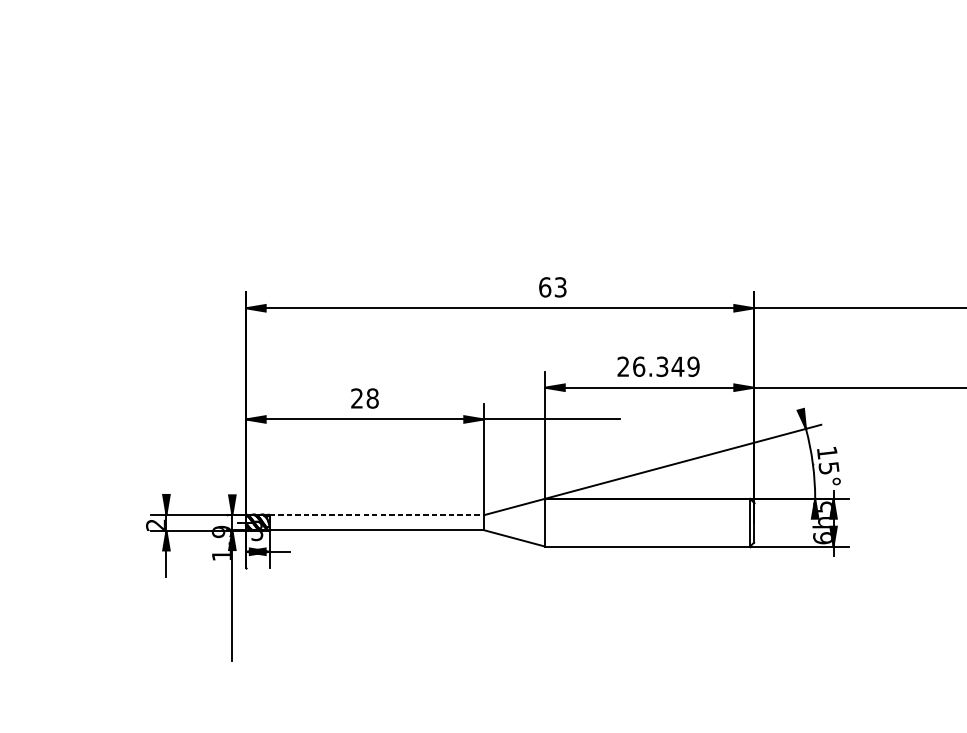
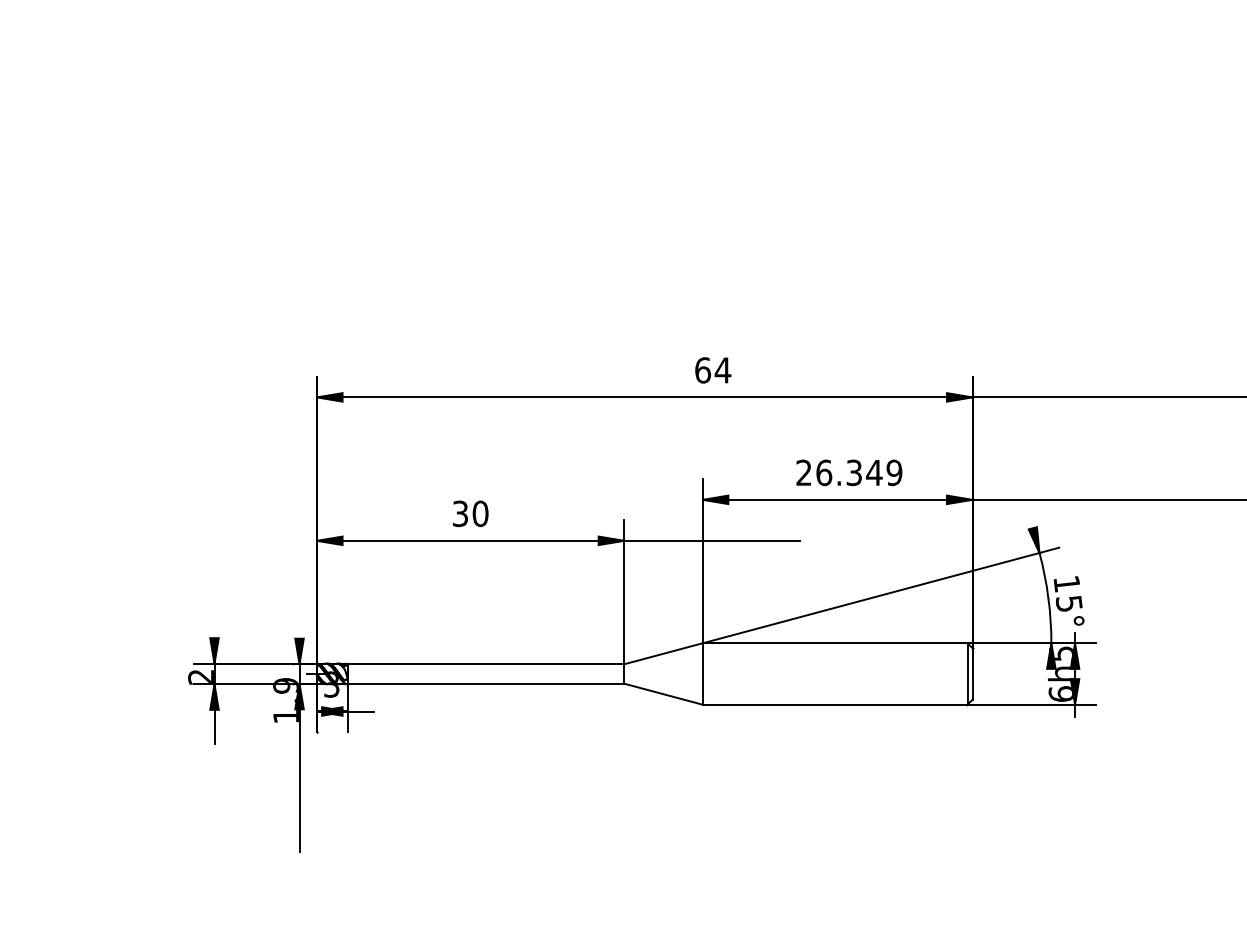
text: (560, 287) -> (722, 370), 63 -> 64
text: (364, 398) -> (470, 513), 28 -> 30
line: (377, 515) -> (486, 664), dashed -> solid

